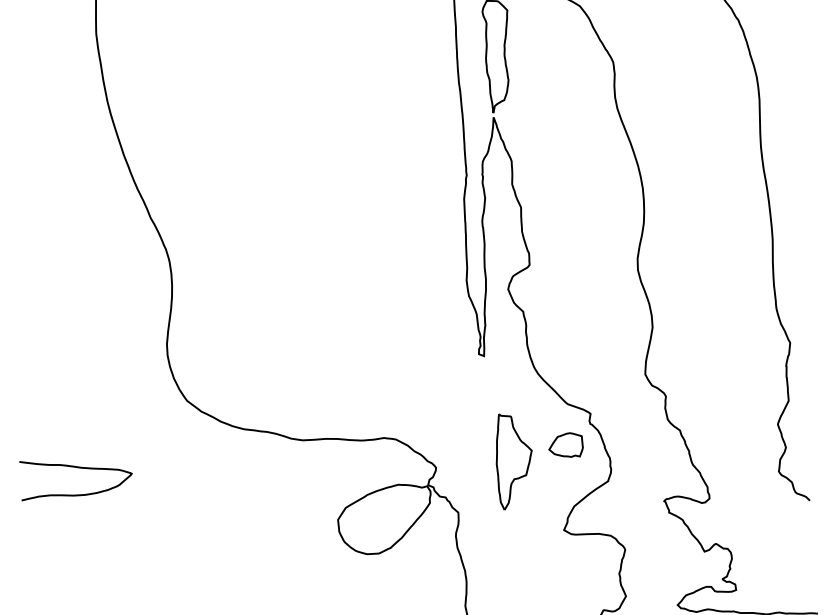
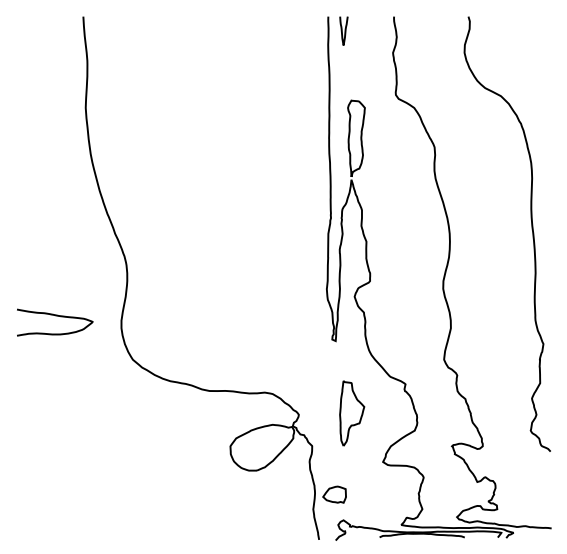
part: (565, 445) -> (334, 494), moved
curve: (76, 468) -> (55, 316), moved

